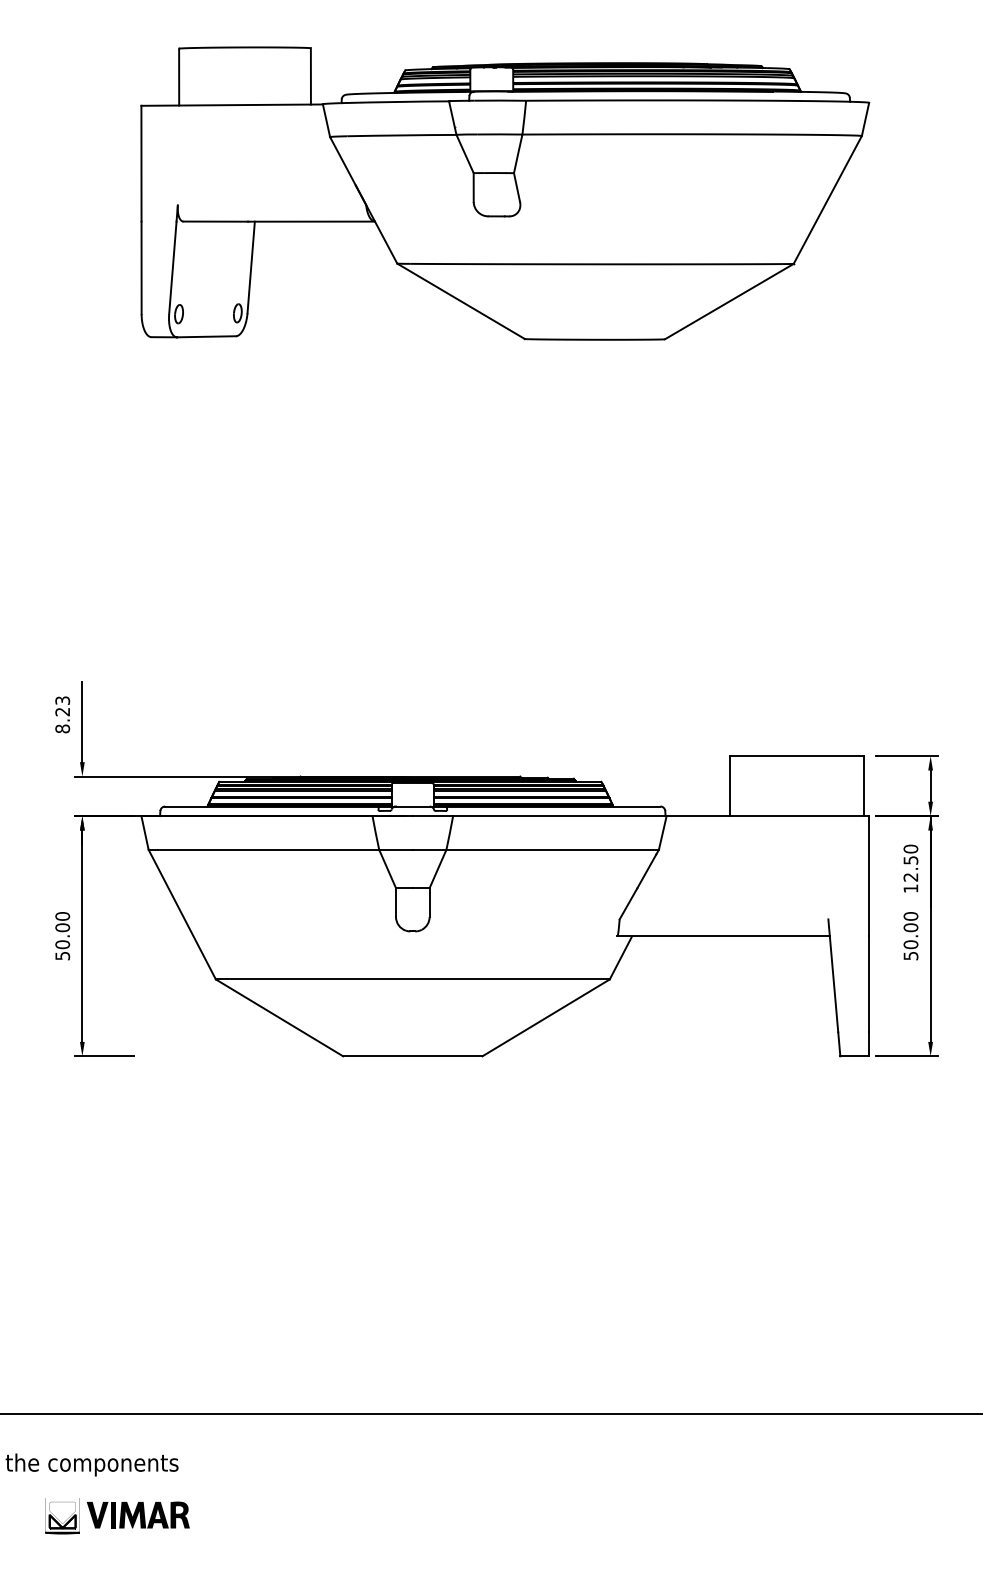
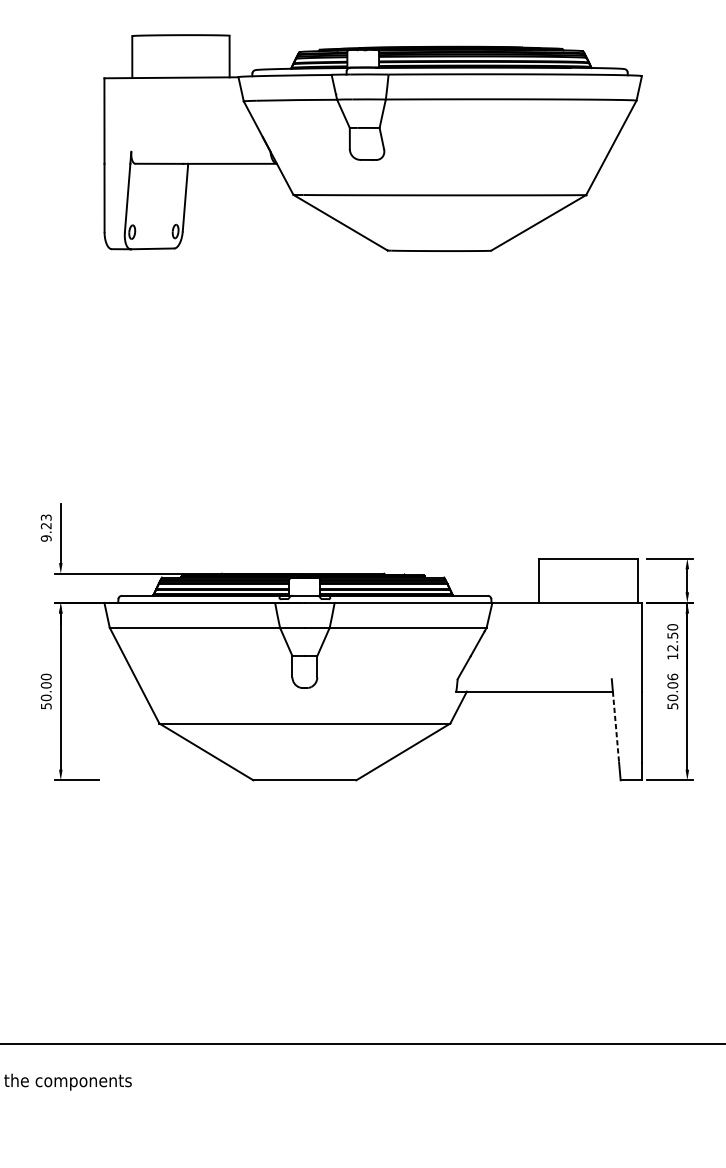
text: (62, 728) -> (46, 538), 8.23 -> 9.23
text: (910, 916) -> (672, 677), 50.00 -> 50.06
line: (834, 984) -> (616, 727), solid -> dashed
part: (117, 1516) -> (86, 1120), removed

